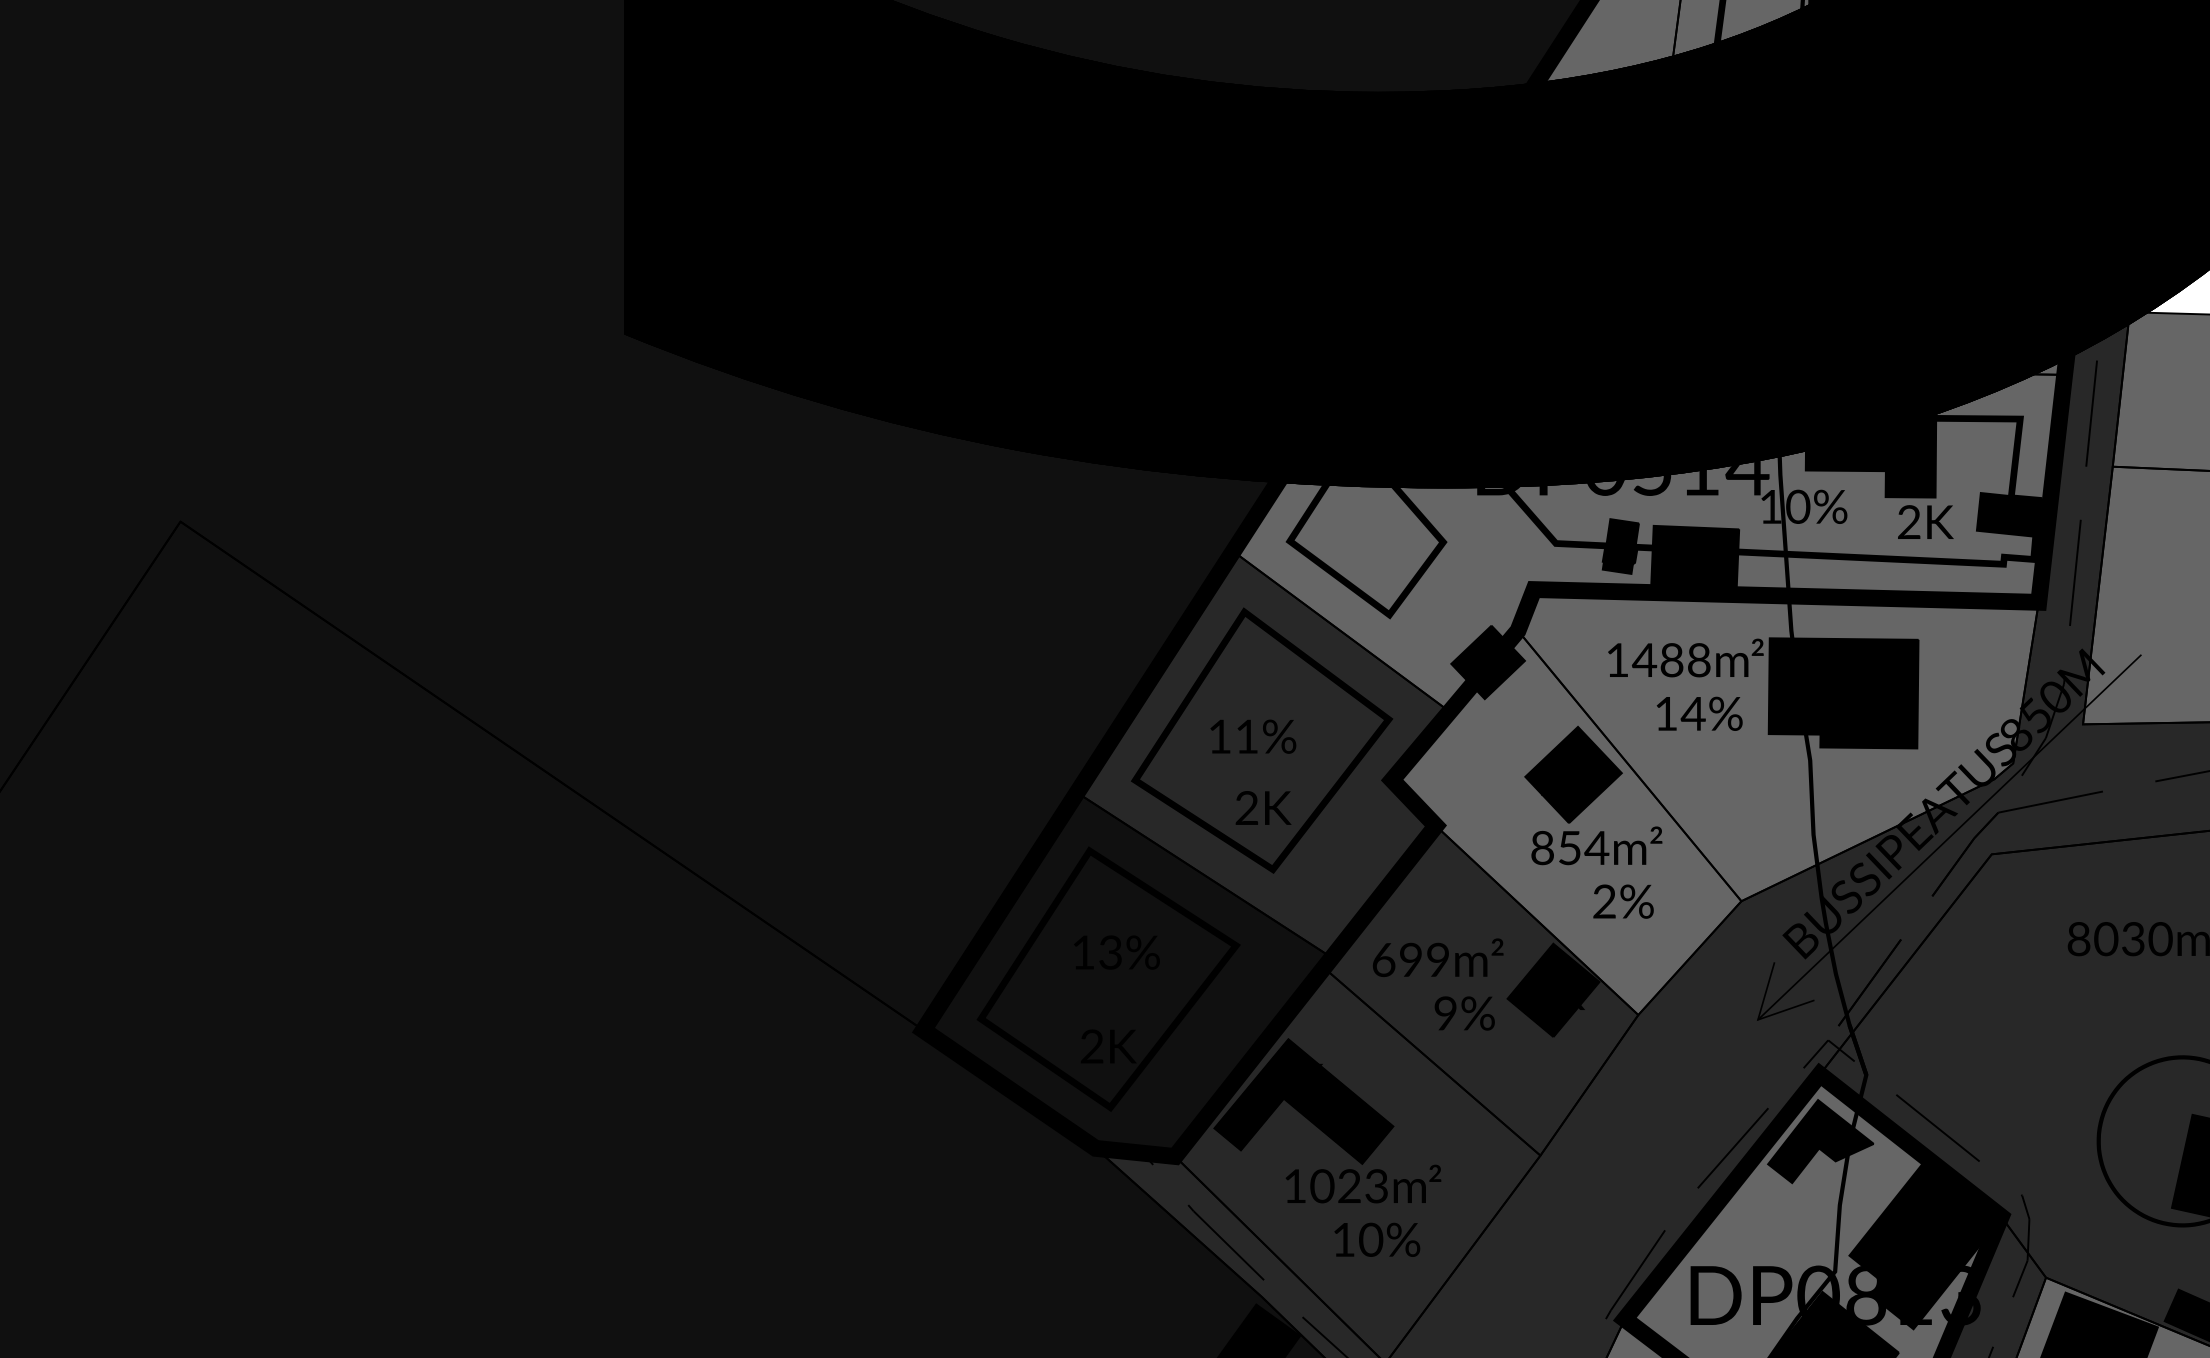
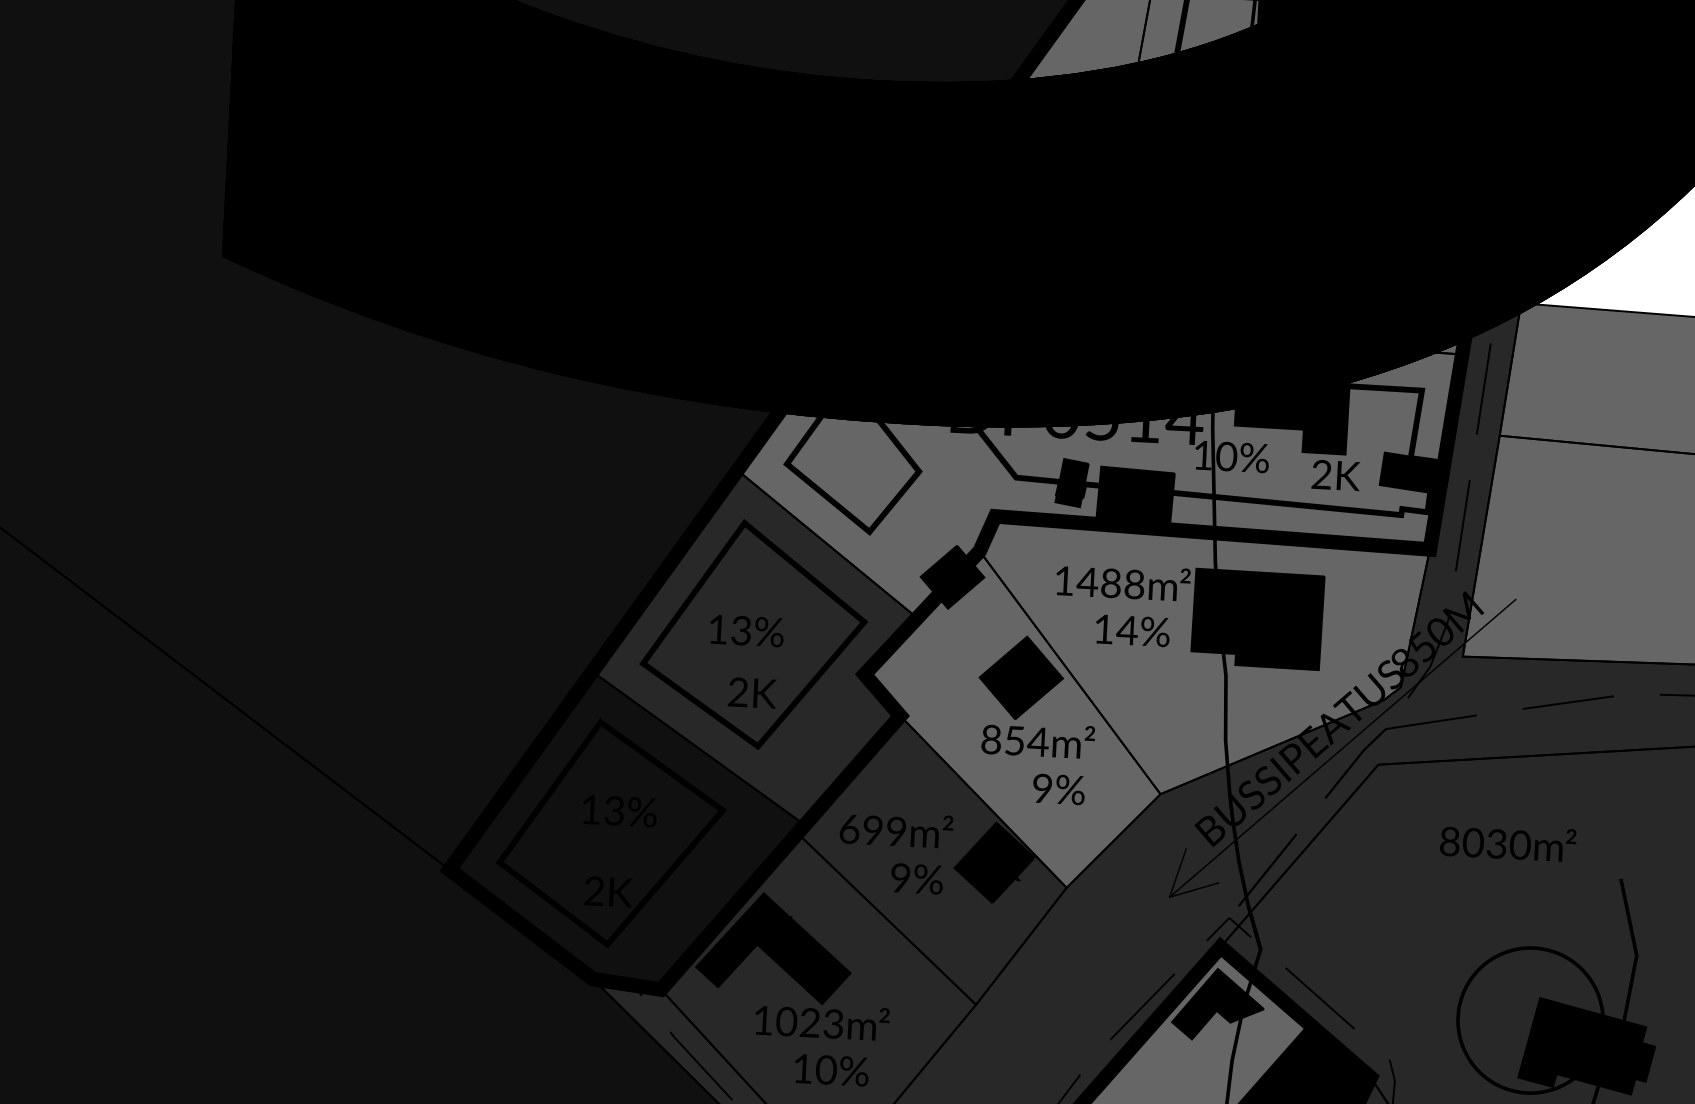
text: (1246, 736) -> (740, 630), 11% -> 13%
text: (1604, 902) -> (1042, 789), 2% -> 9%

